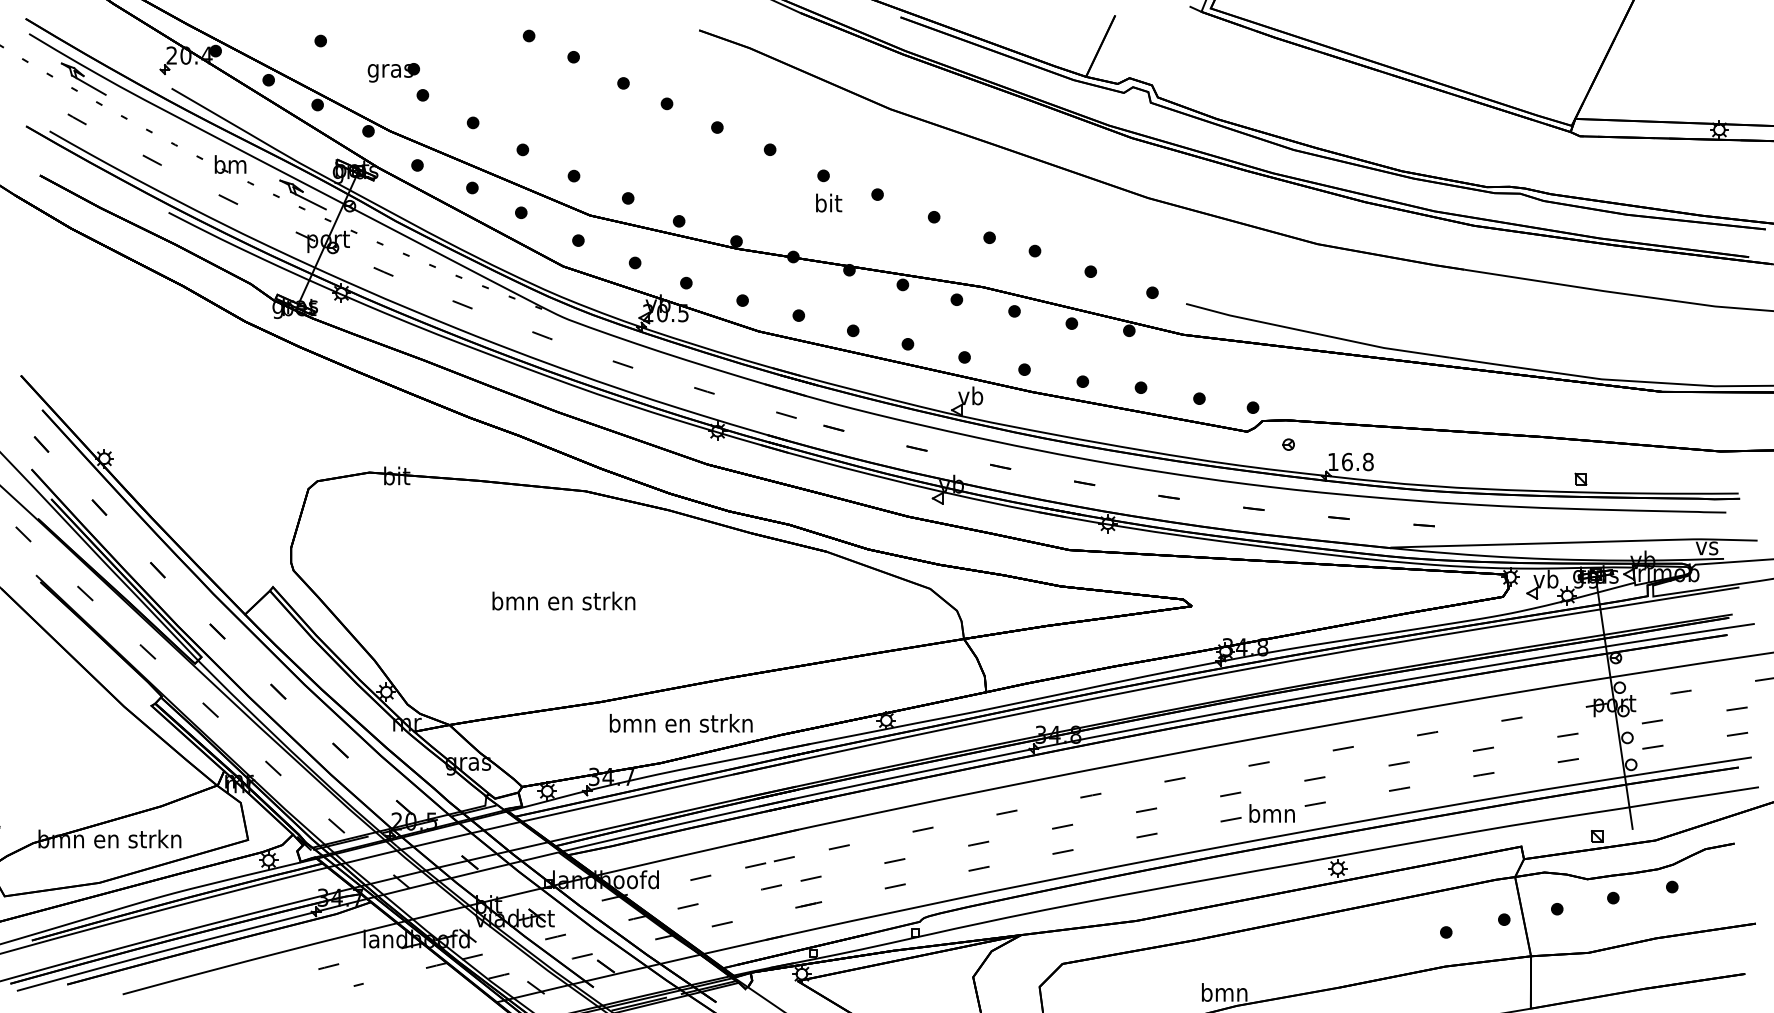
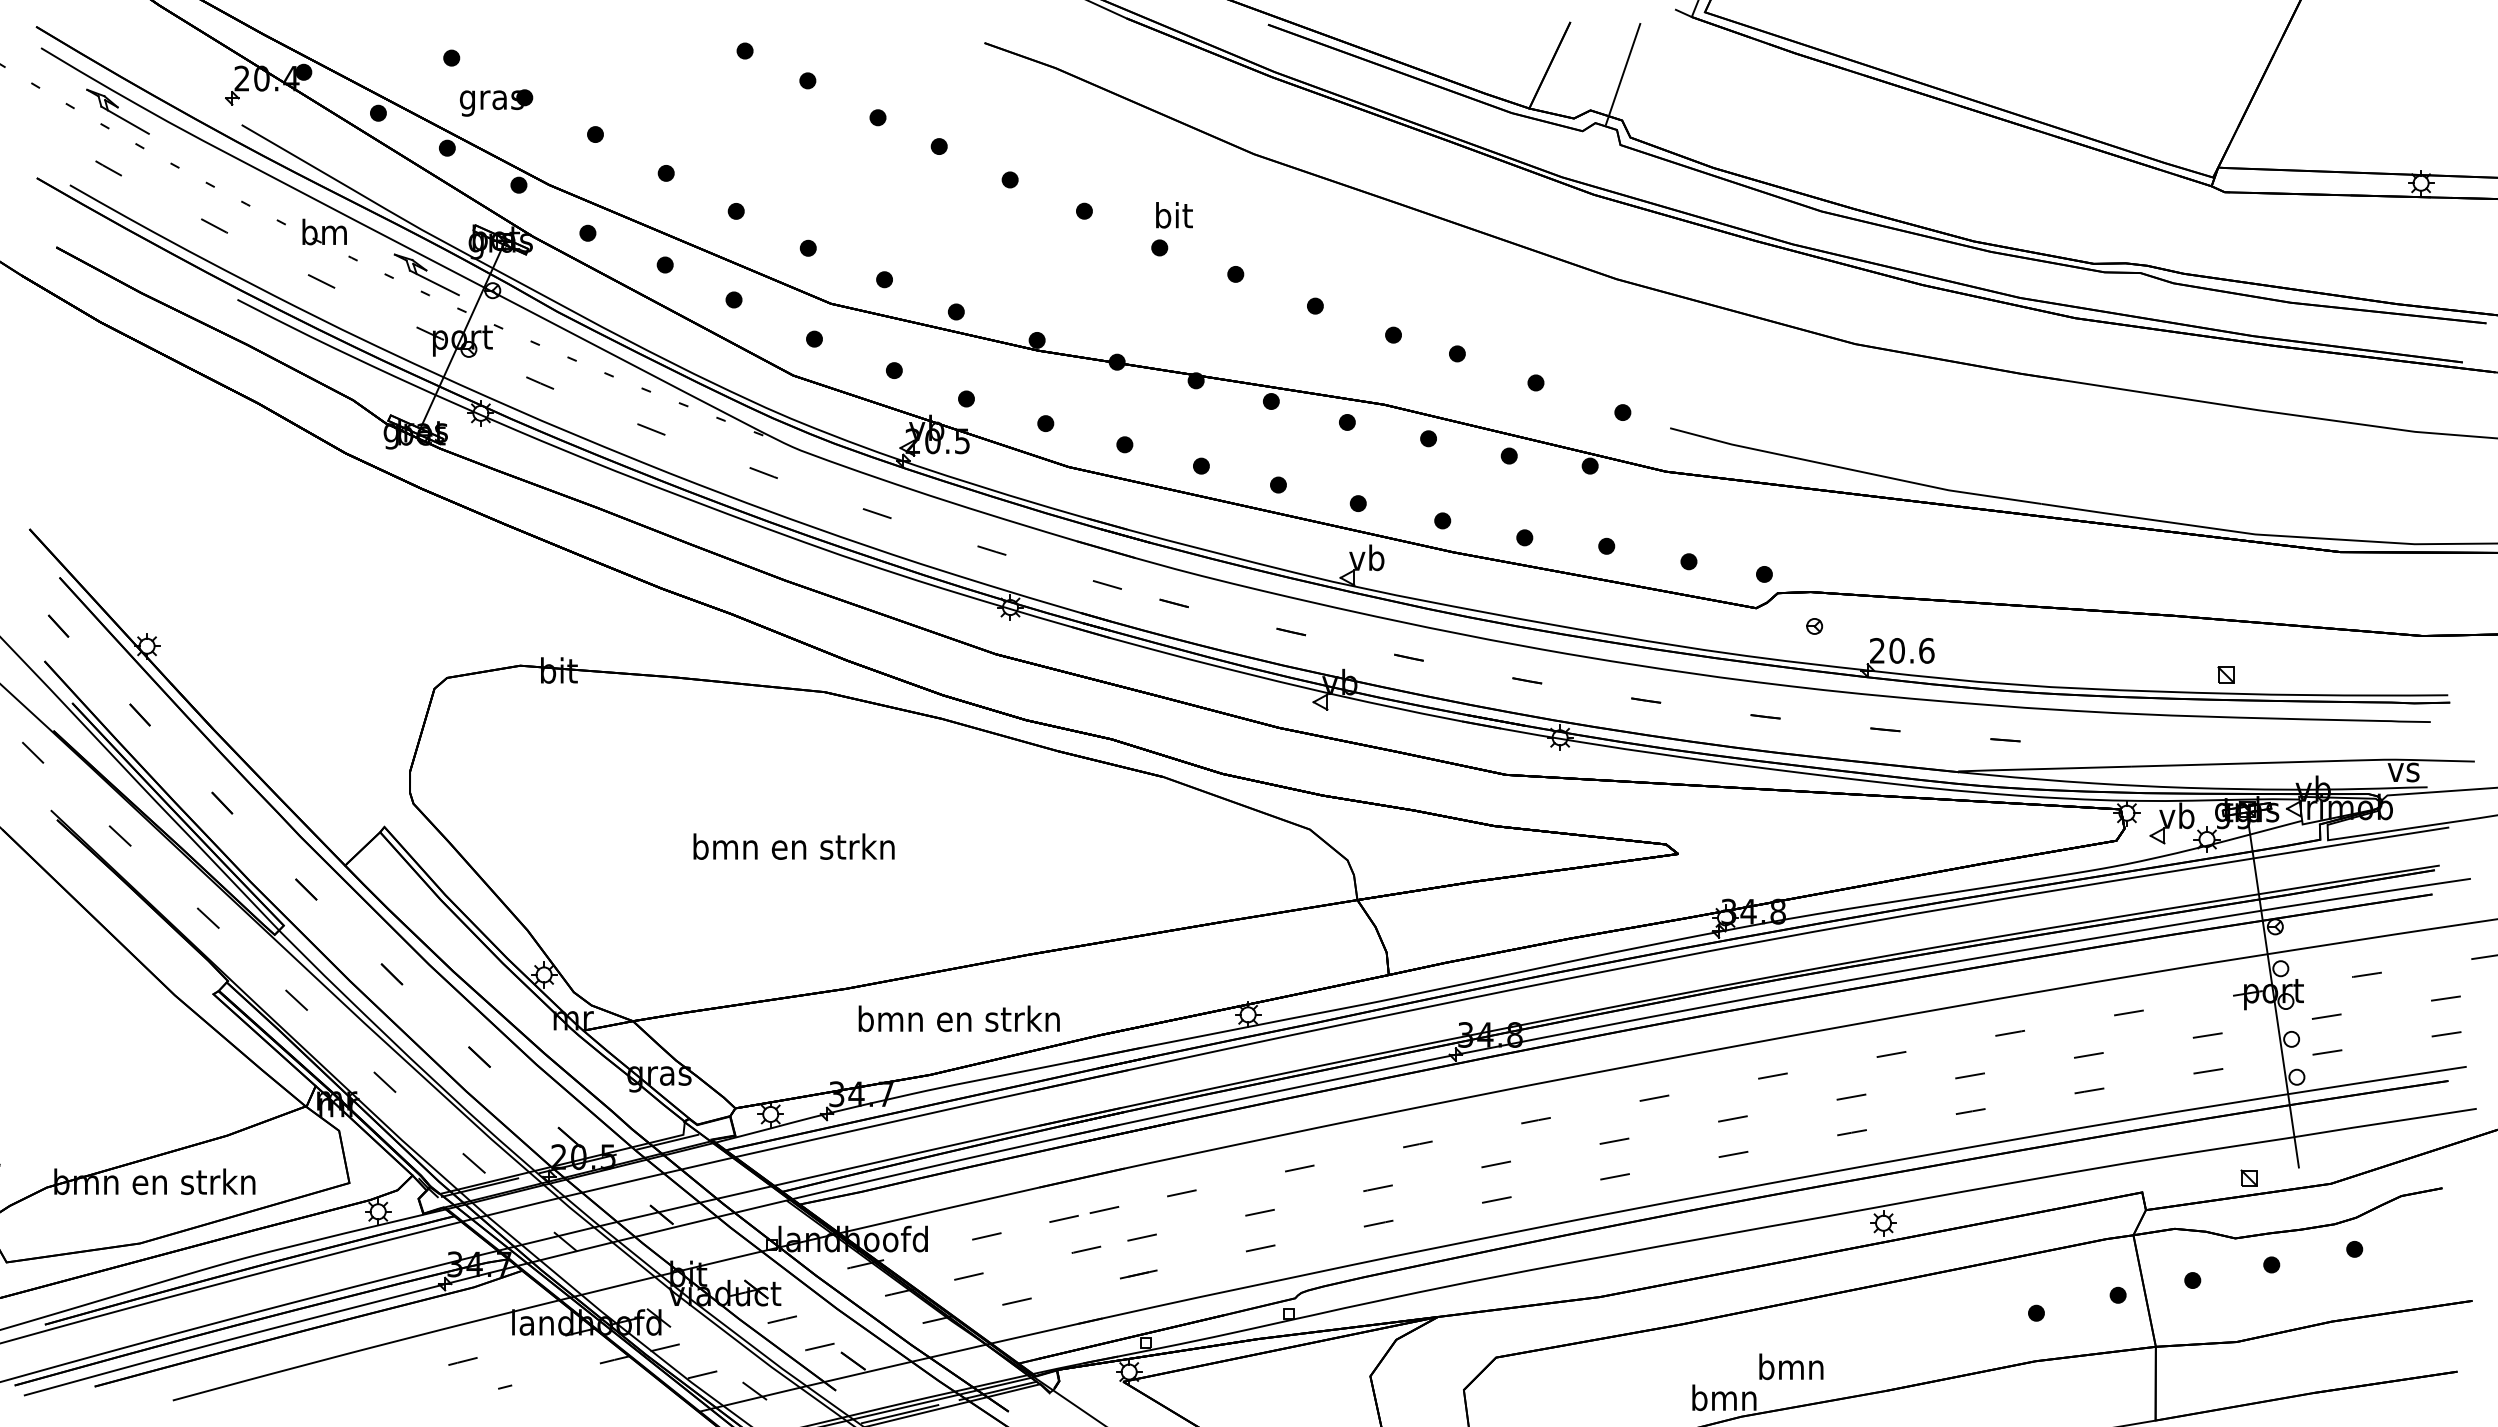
line: (1152, 52) -> (1623, 74), added
part: (393, 72) -> (496, 102), moved
text: (829, 203) -> (1174, 215), moved
text: (1351, 461) -> (1902, 650), 16.8 -> 20.6
text: (1272, 813) -> (1791, 1366), moved

